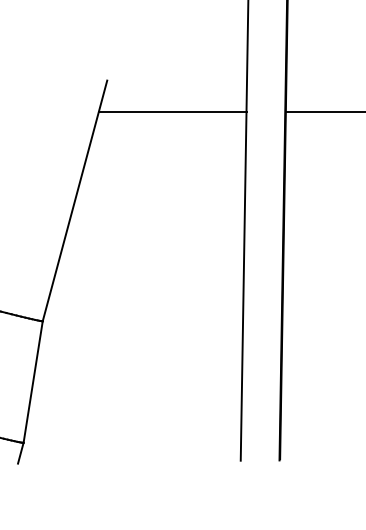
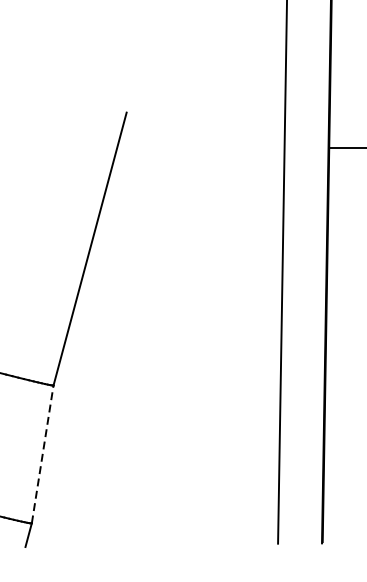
line: (172, 111) -> (200, 147), removed
line: (33, 381) -> (43, 453), solid -> dashed

